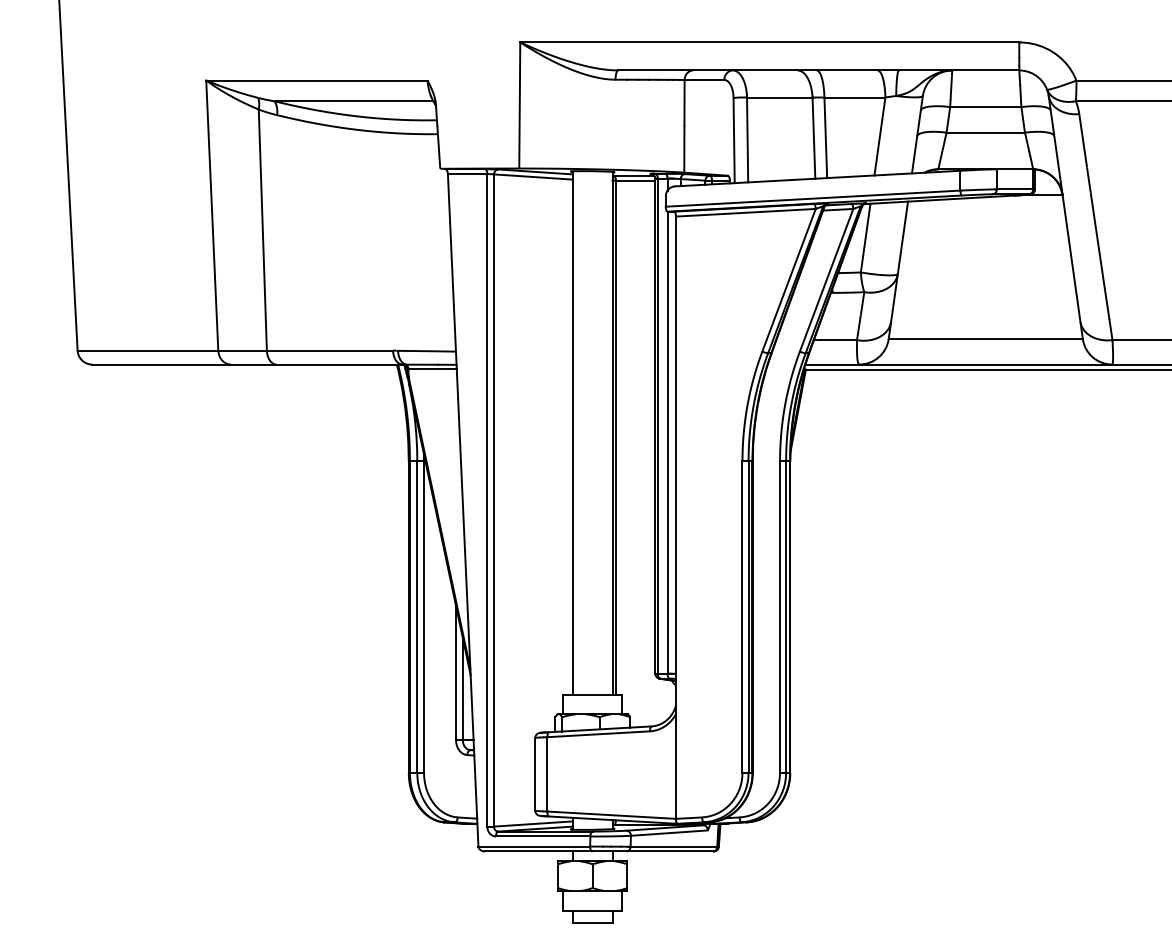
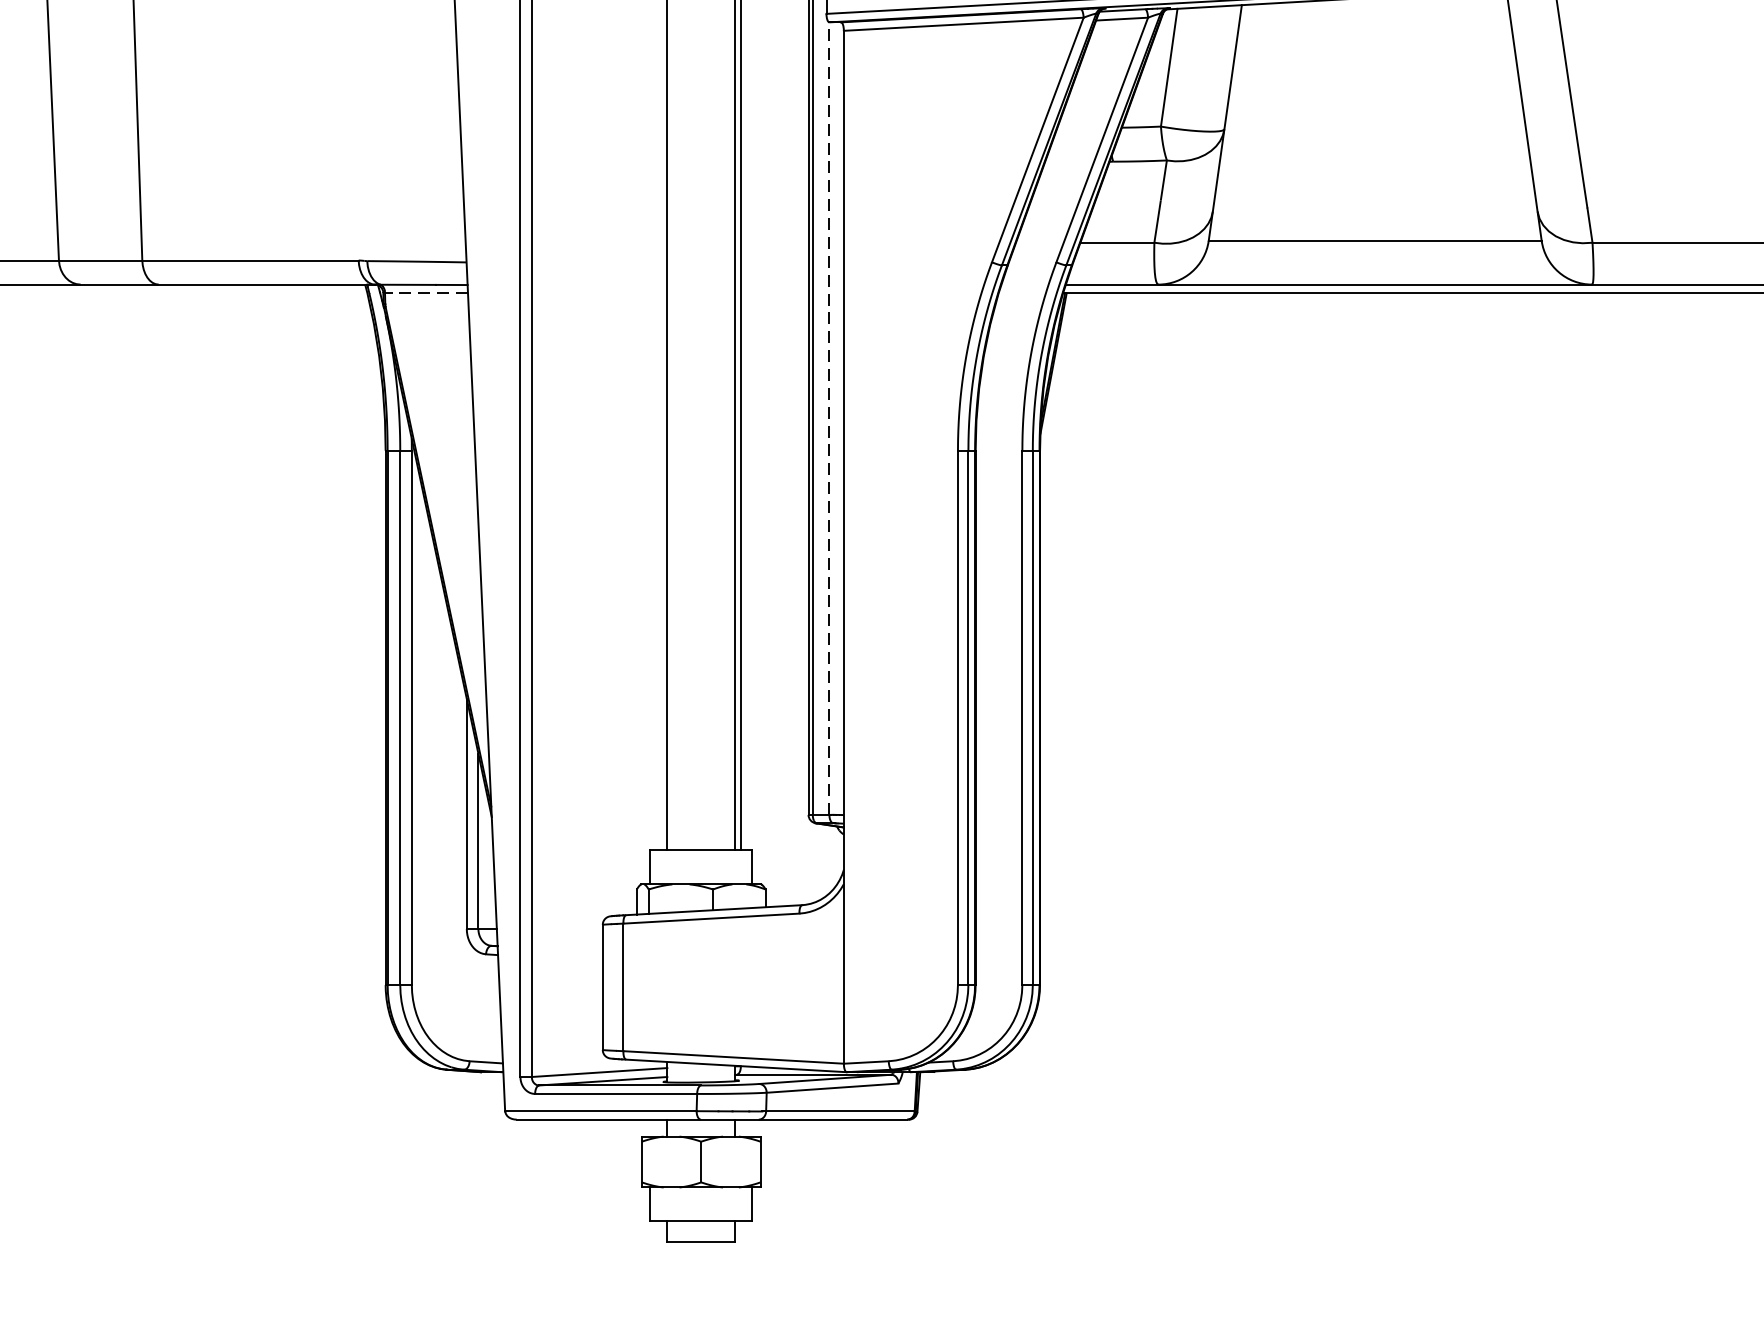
line: (432, 369) -> (426, 293), solid -> dashed
line: (667, 442) -> (829, 418), solid -> dashed

